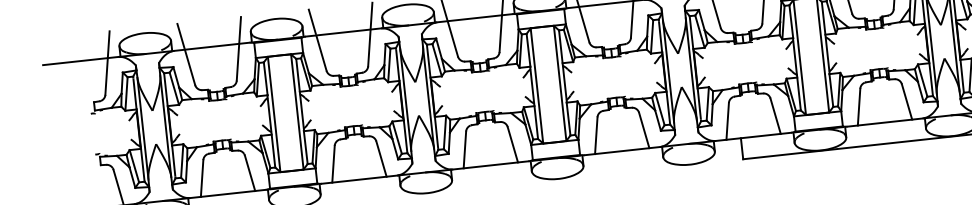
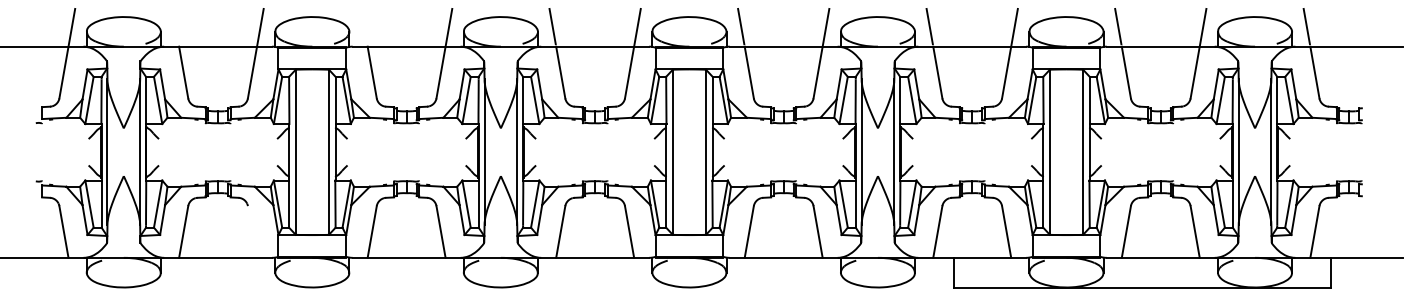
line: (312, 21) -> (364, 26), removed
line: (180, 35) -> (175, 26), removed
line: (250, 172) -> (252, 231), removed

